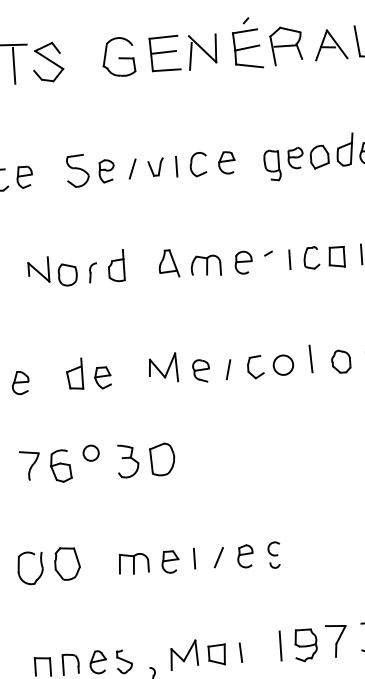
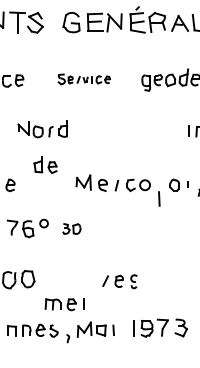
part: (151, 166) -> (84, 79), size x0.6
part: (251, 257) -> (132, 129), removed
line: (311, 357) -> (159, 198), moved
part: (88, 372) -> (45, 164), moved
part: (145, 459) -> (71, 228), size x0.6
part: (156, 562) -> (64, 304), moved

